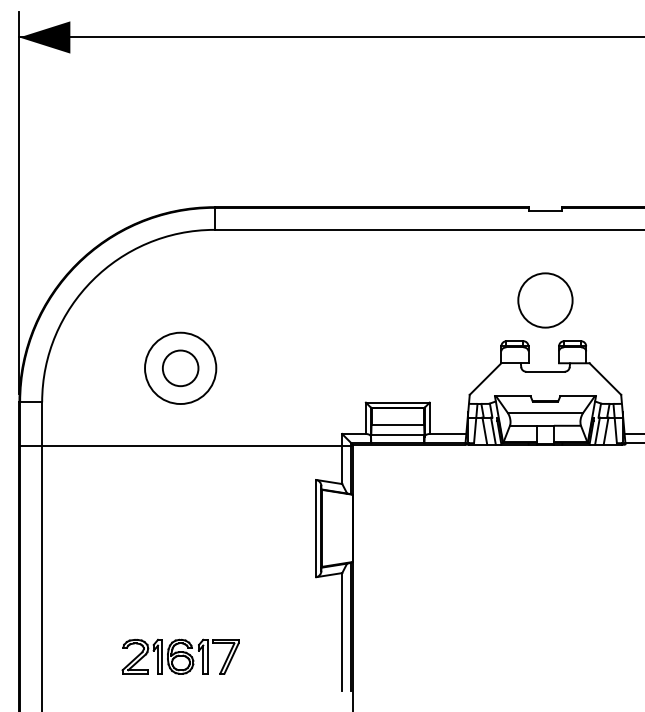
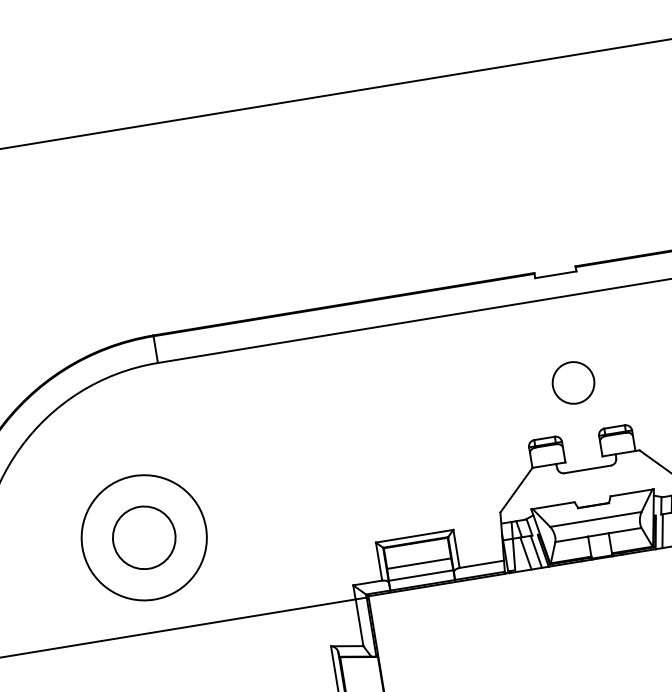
circle: (545, 300) -> (573, 382), size x0.62
circle: (180, 367) -> (143, 536), size x1.43
circle: (180, 368) -> (144, 538), size x1.43

